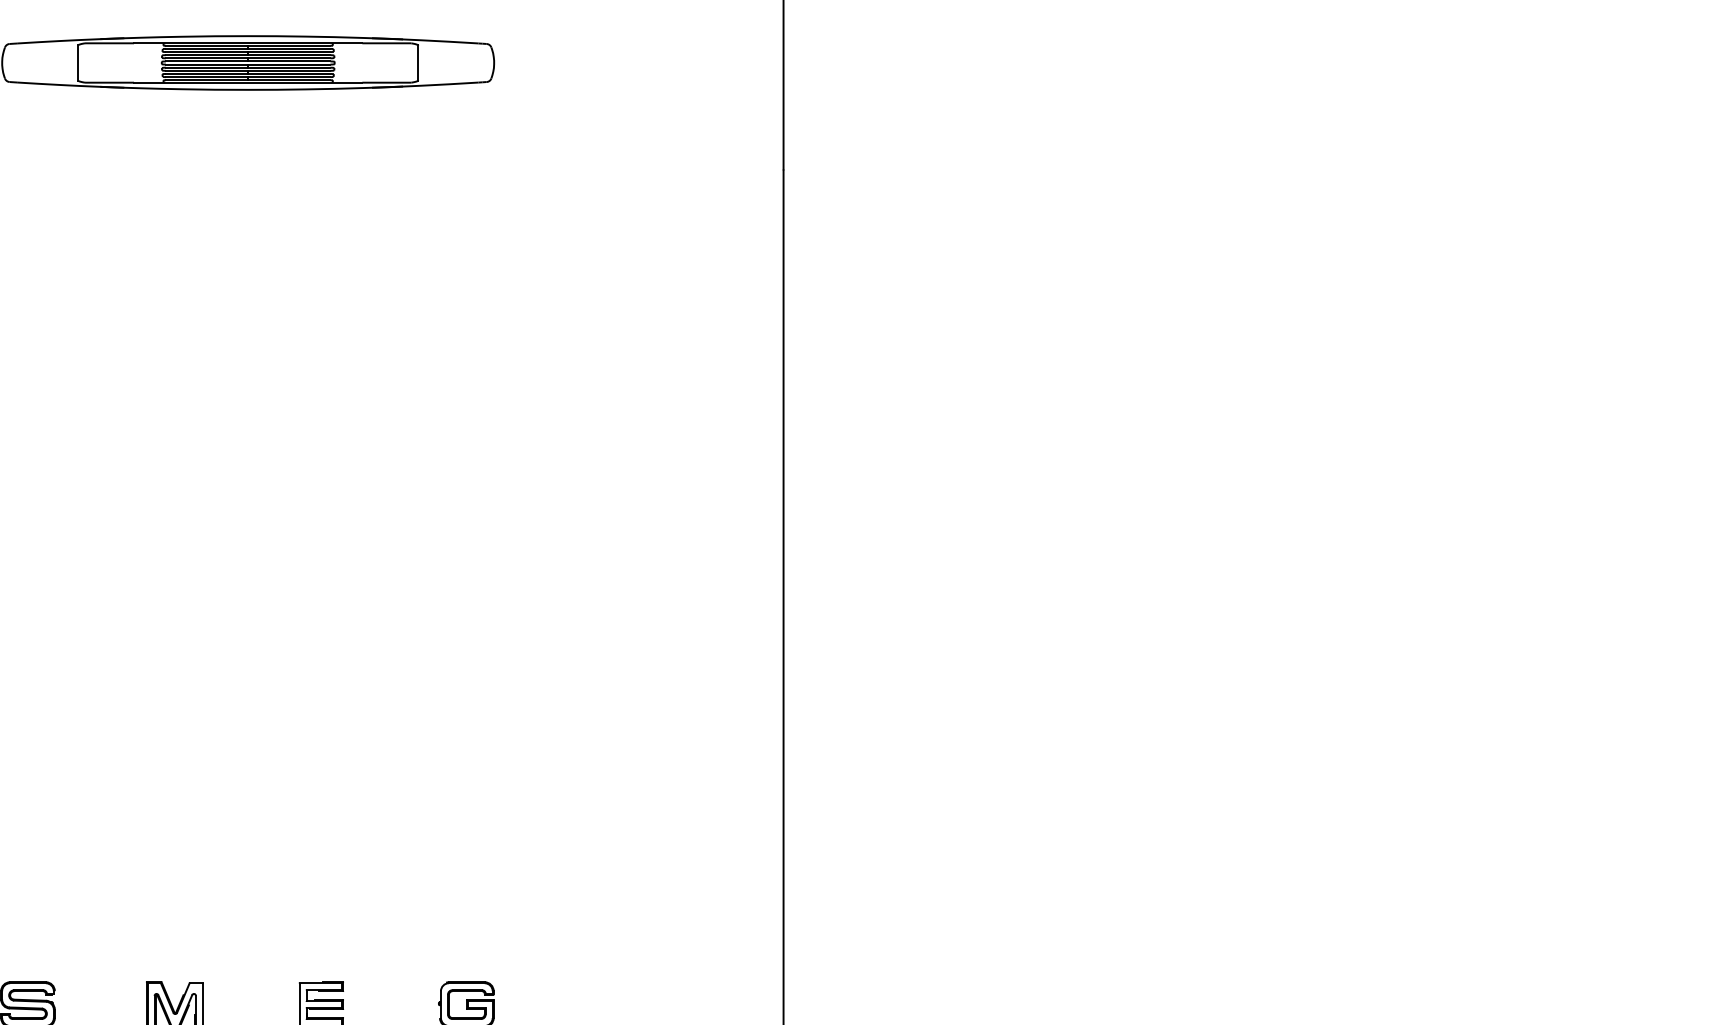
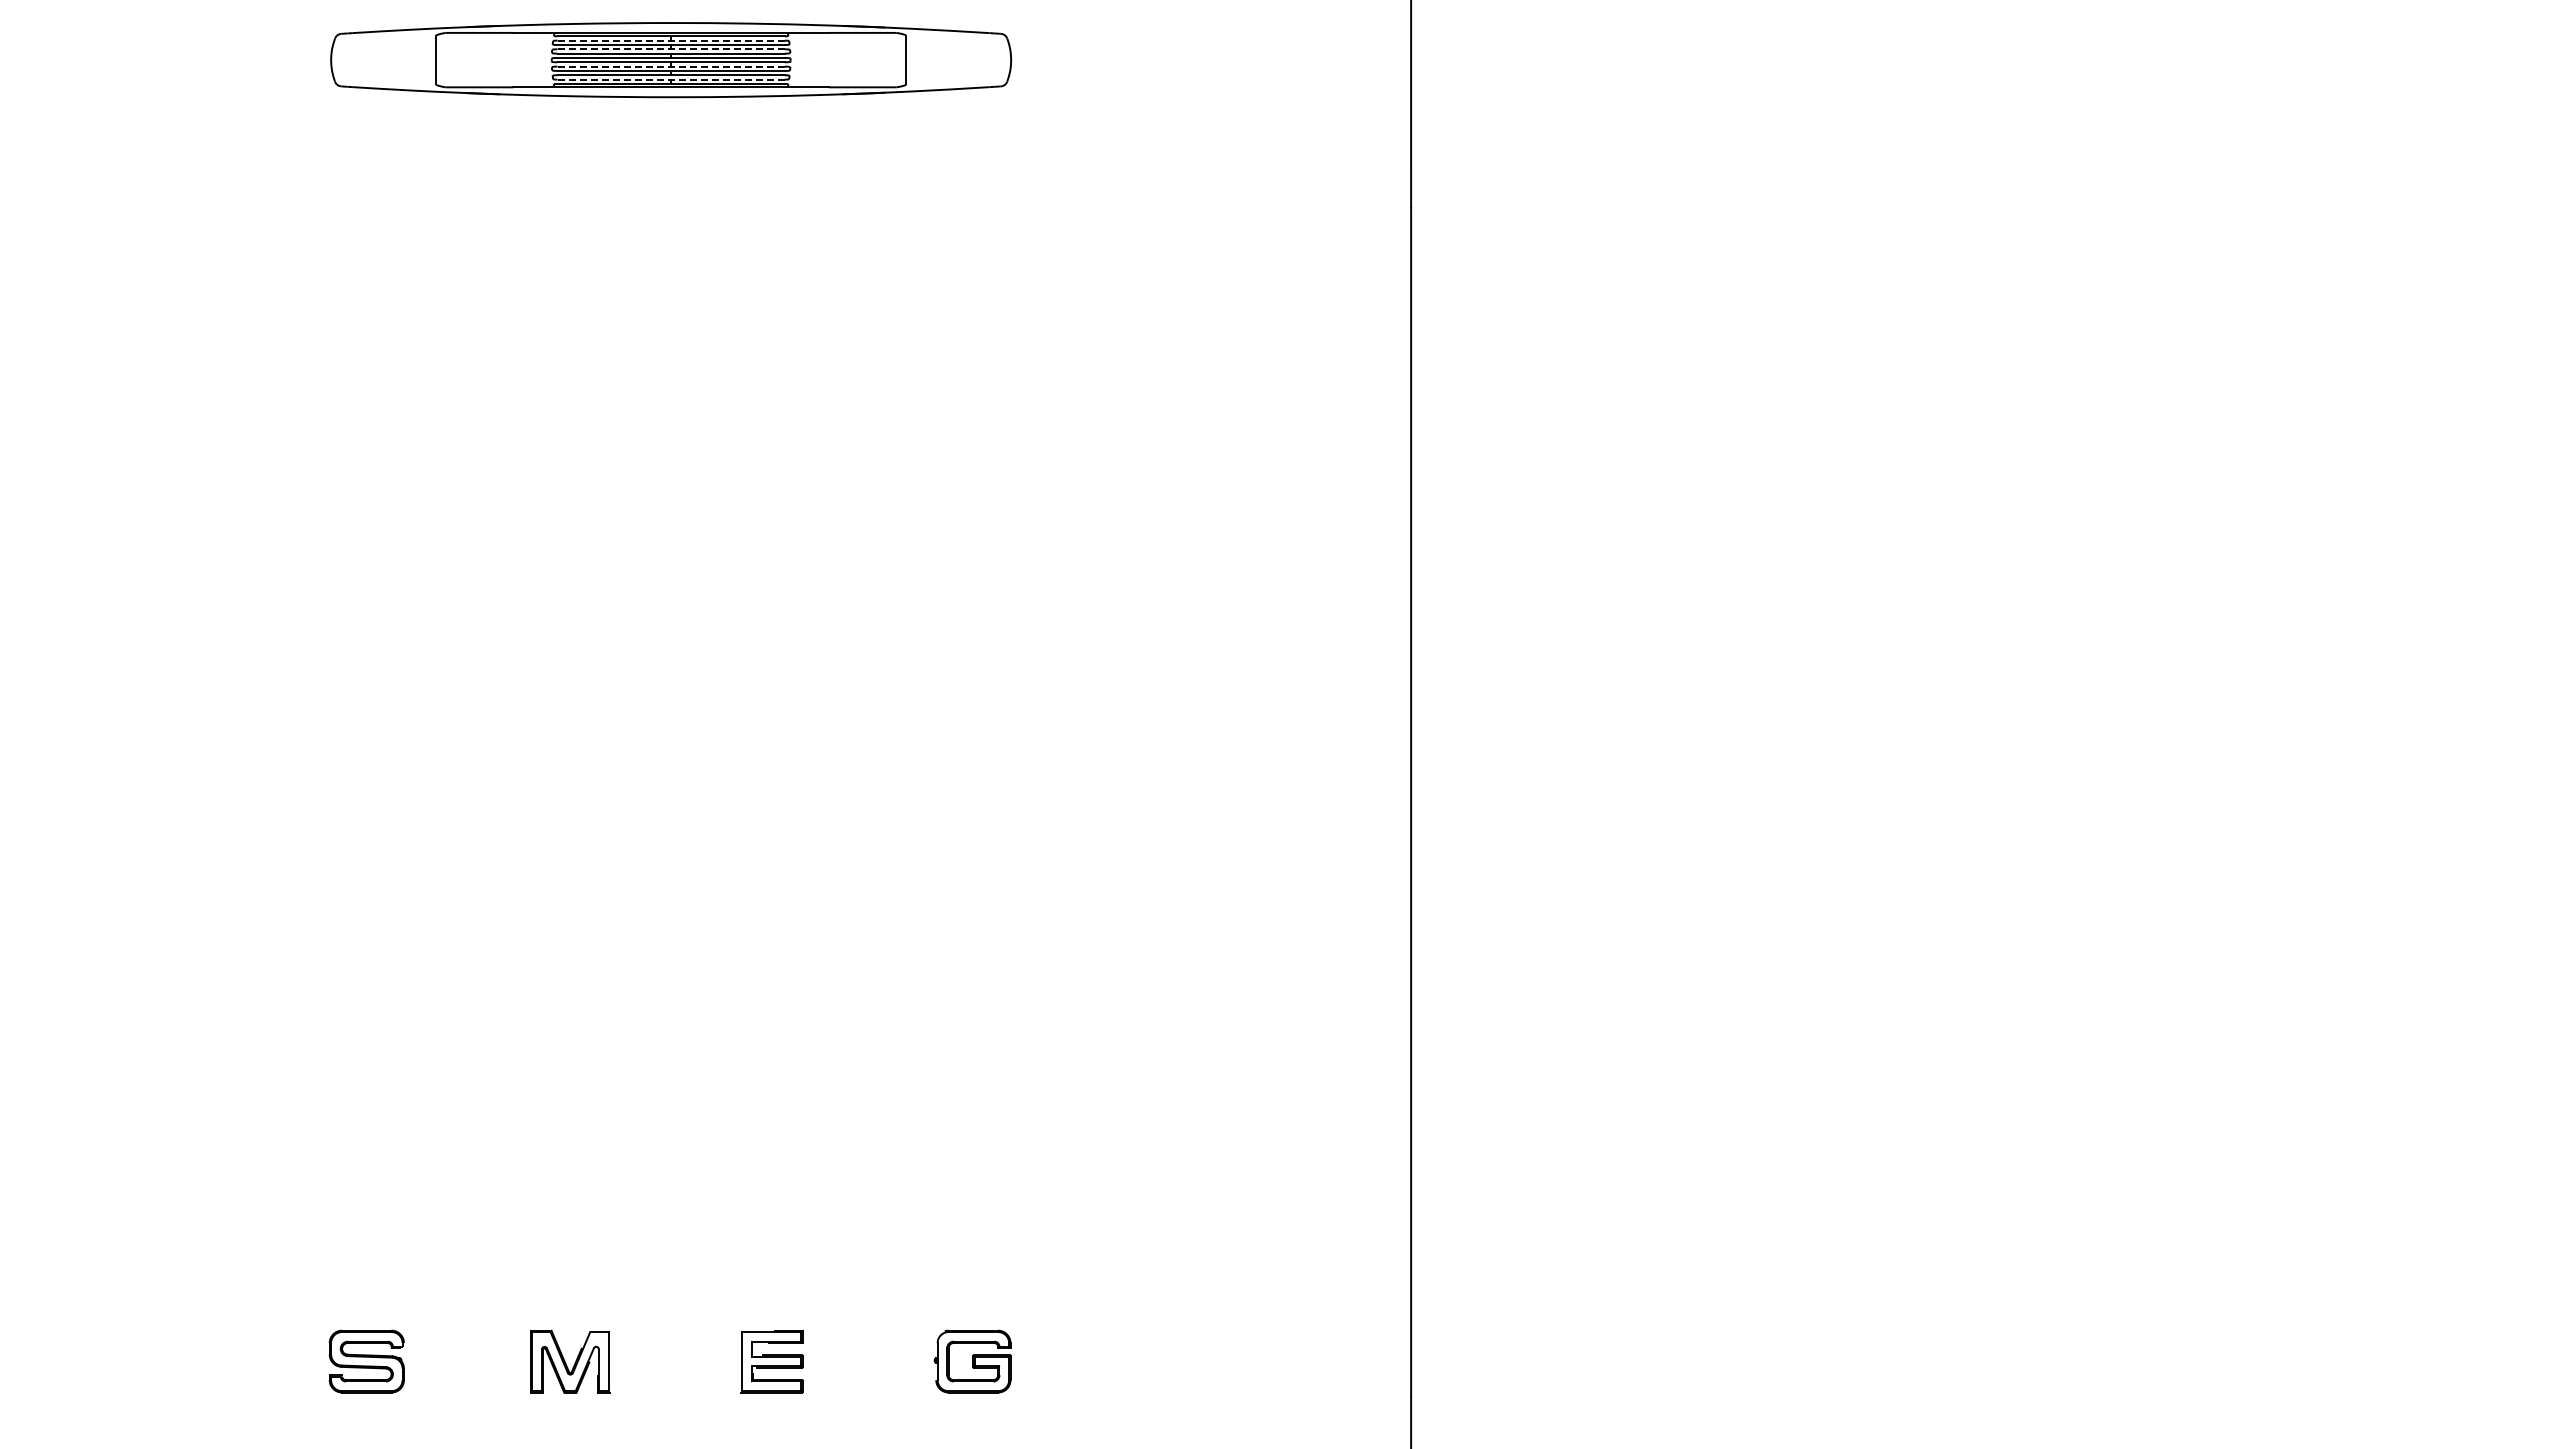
line: (248, 48) -> (671, 40), solid -> dashed
line: (248, 55) -> (671, 49), solid -> dashed
line: (248, 67) -> (671, 66), solid -> dashed
line: (248, 77) -> (671, 79), solid -> dashed

